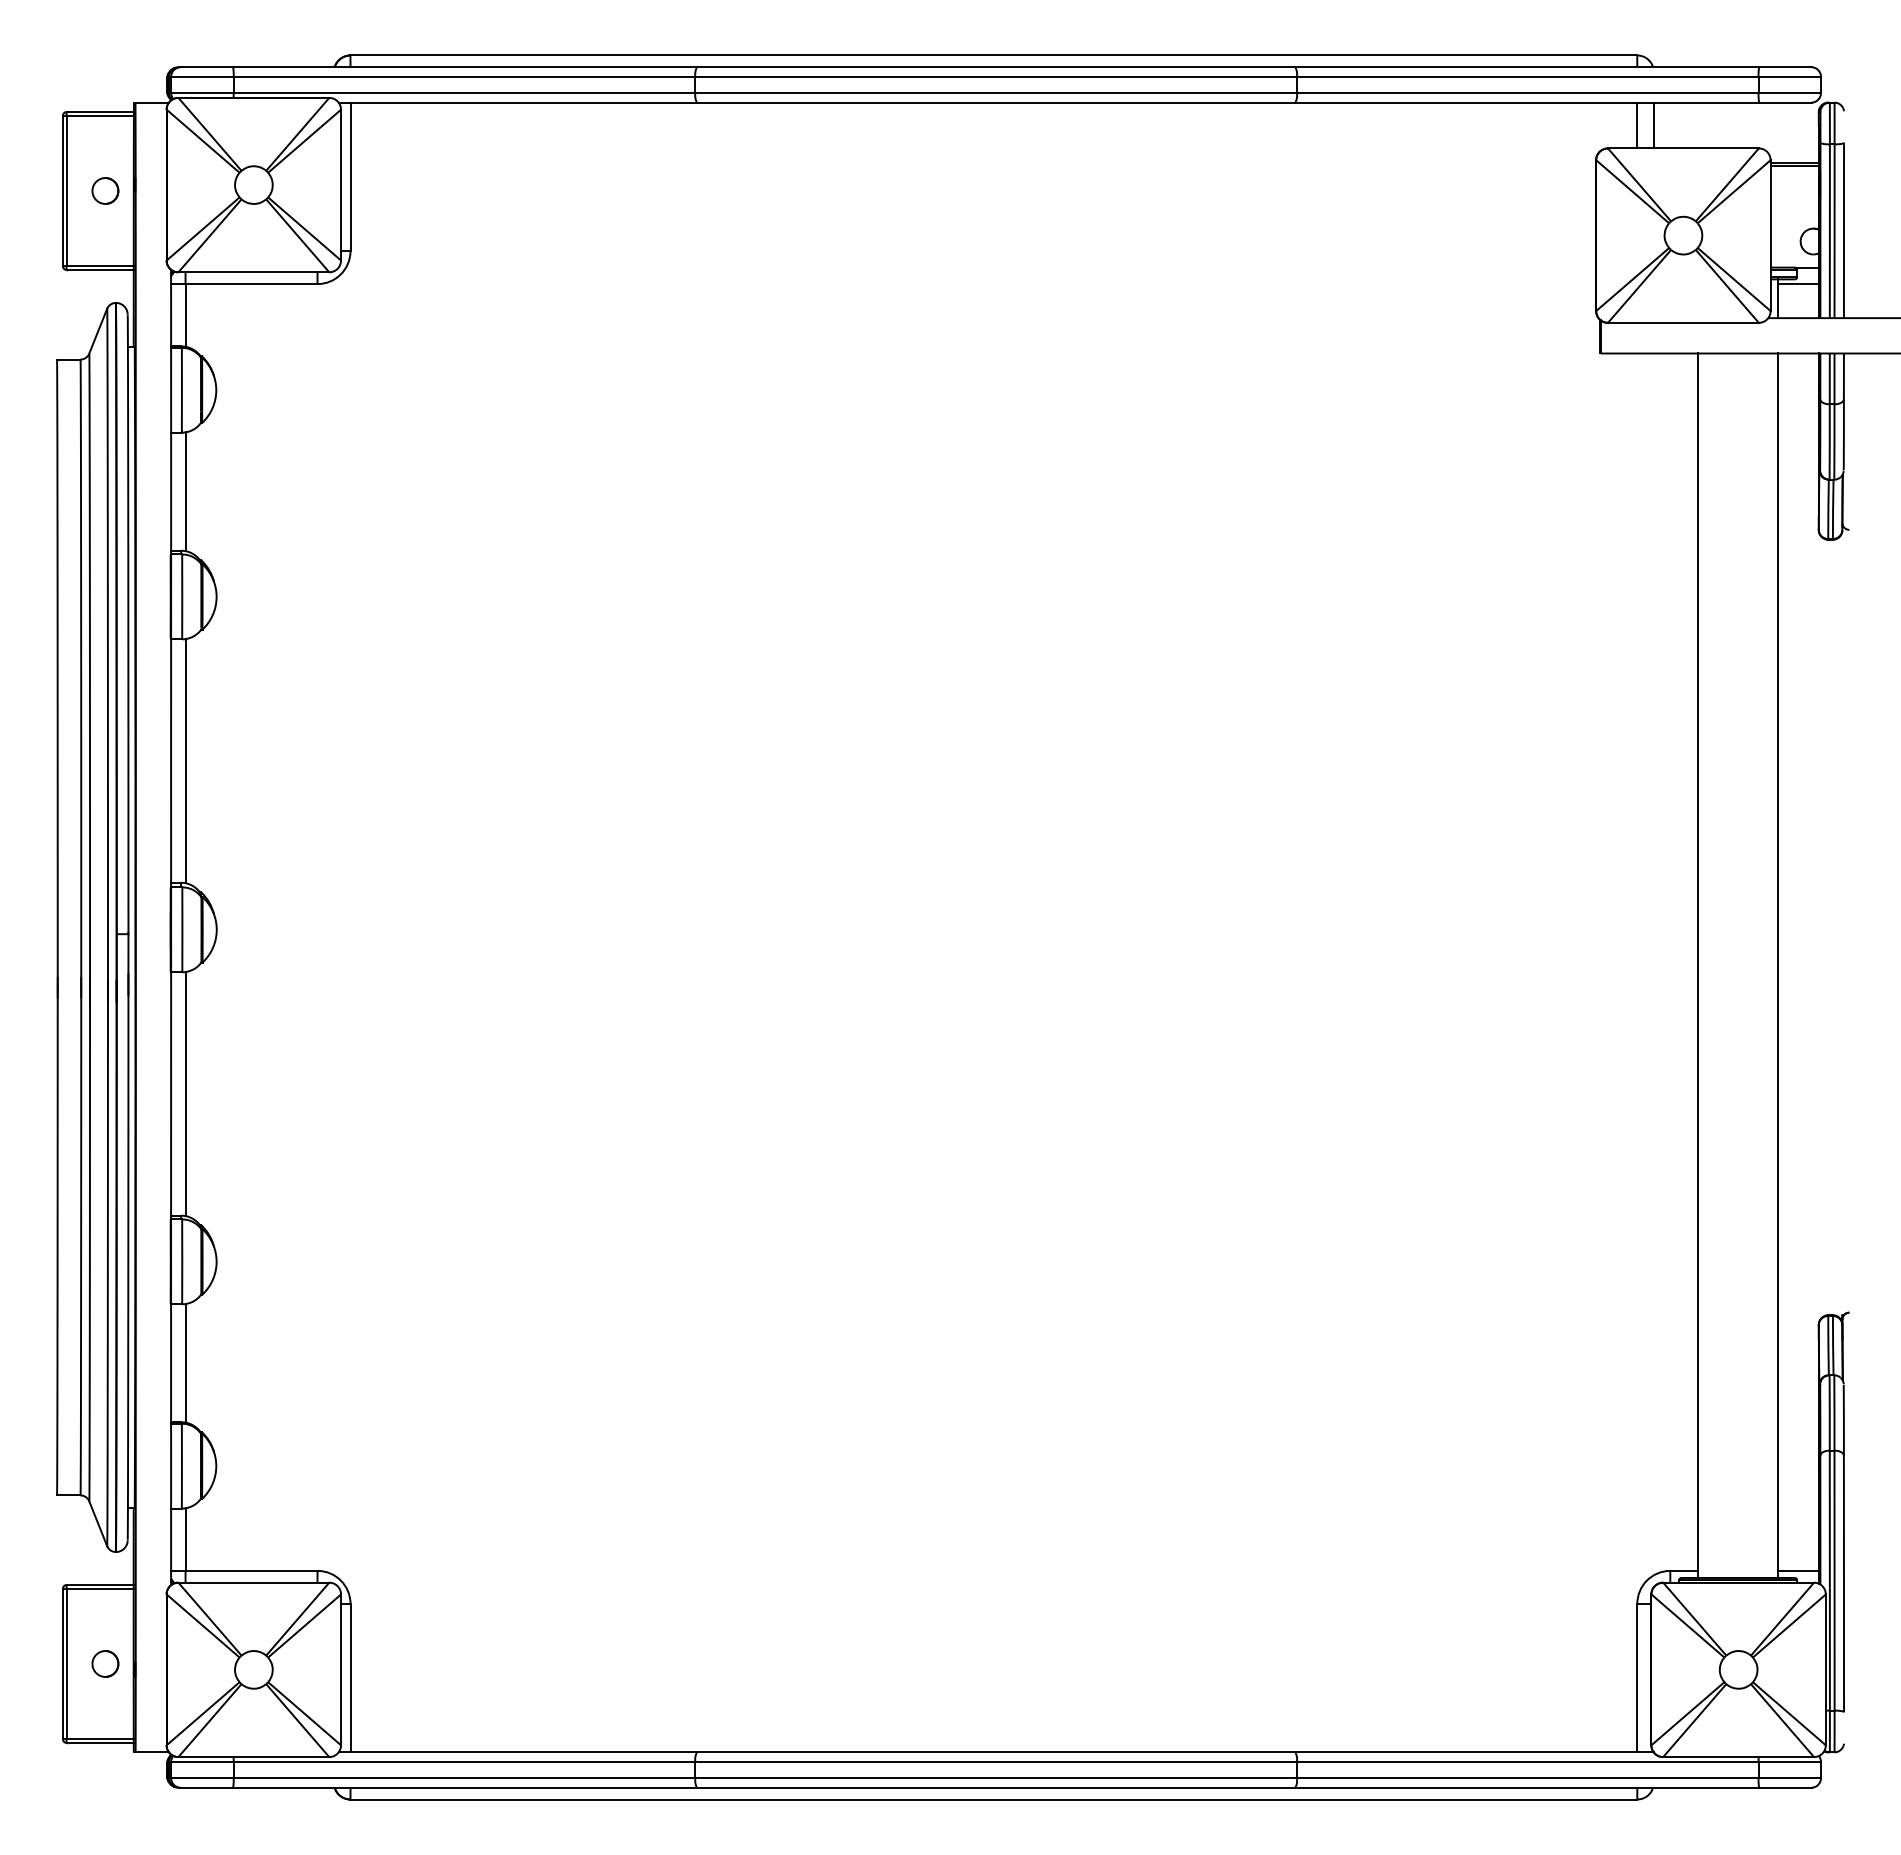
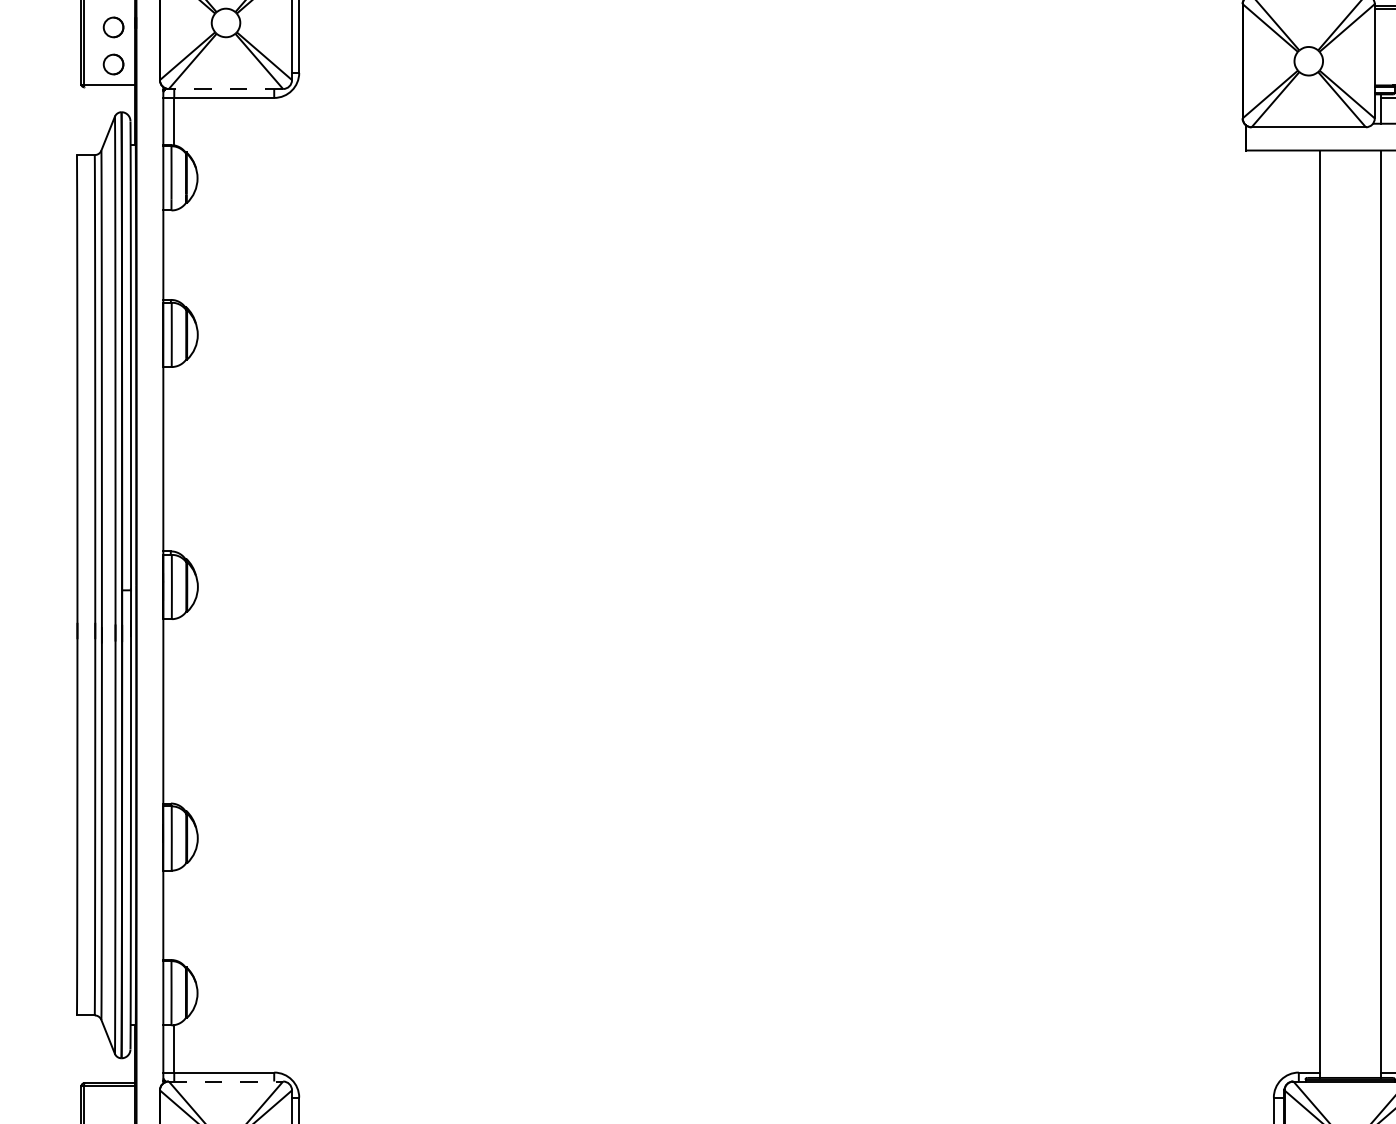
part: (105, 239) -> (113, 64), added
line: (99, 269) -> (109, 86), removed
line: (253, 272) -> (225, 89), solid -> dashed
line: (185, 491) -> (174, 255), removed
line: (185, 761) -> (174, 459), removed
line: (185, 1093) -> (174, 710), removed
line: (185, 1362) -> (174, 914), removed
line: (254, 1582) -> (226, 1081), solid -> dashed

